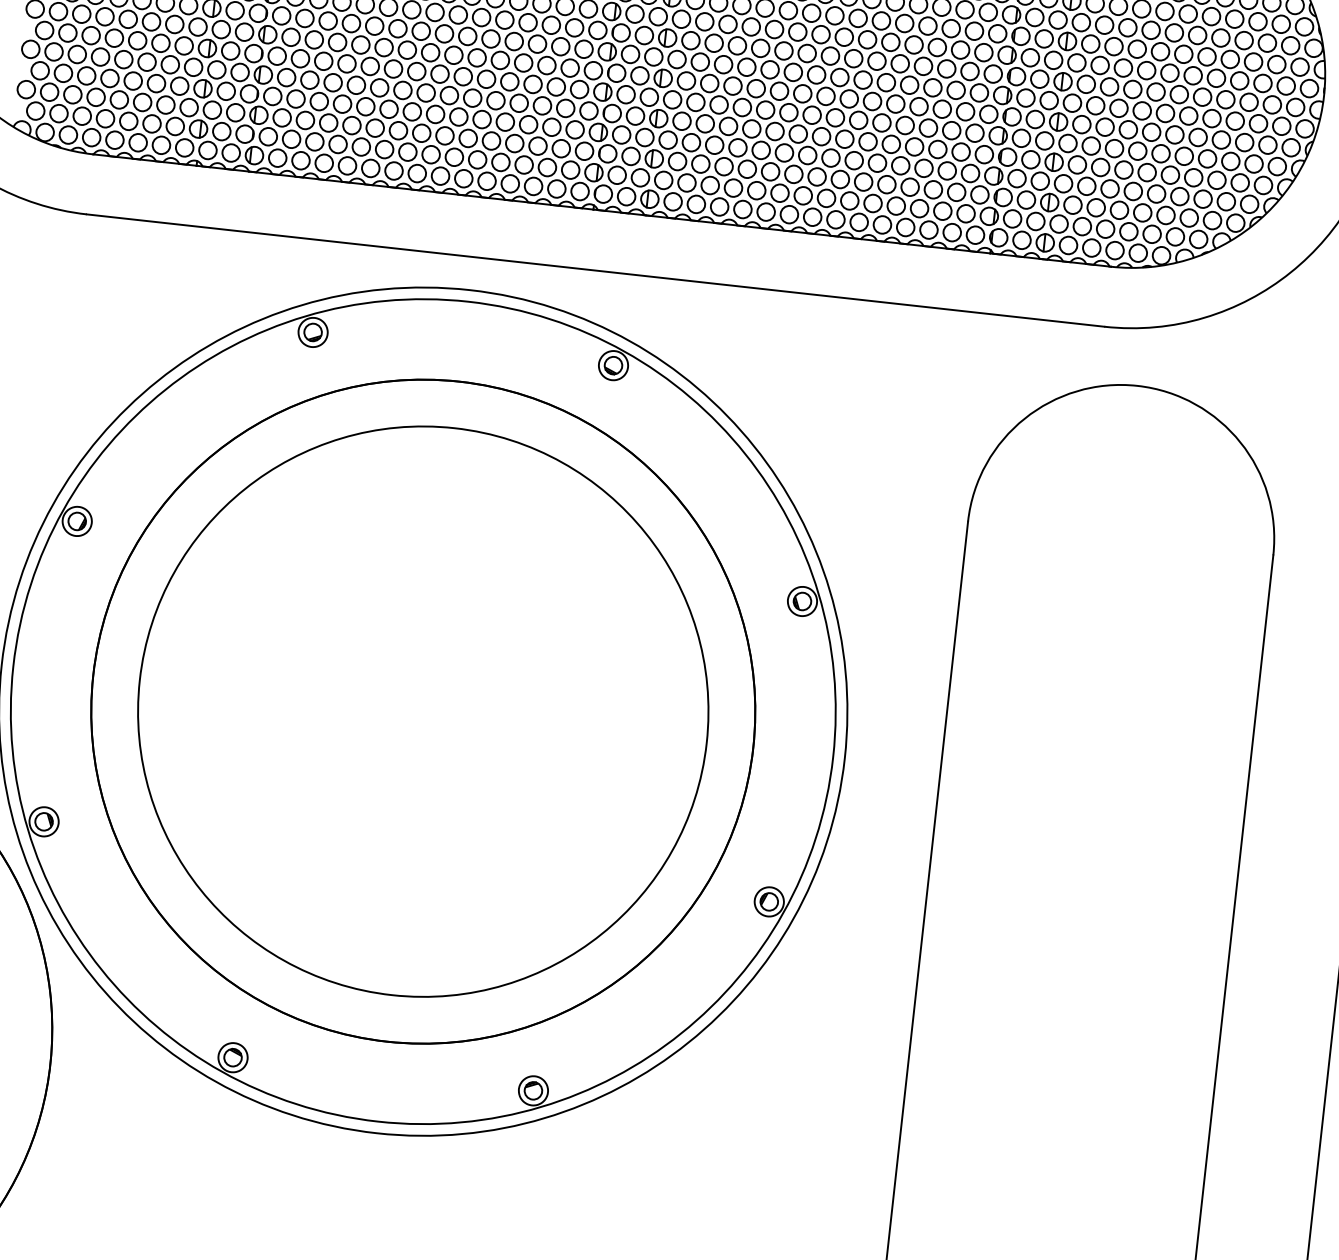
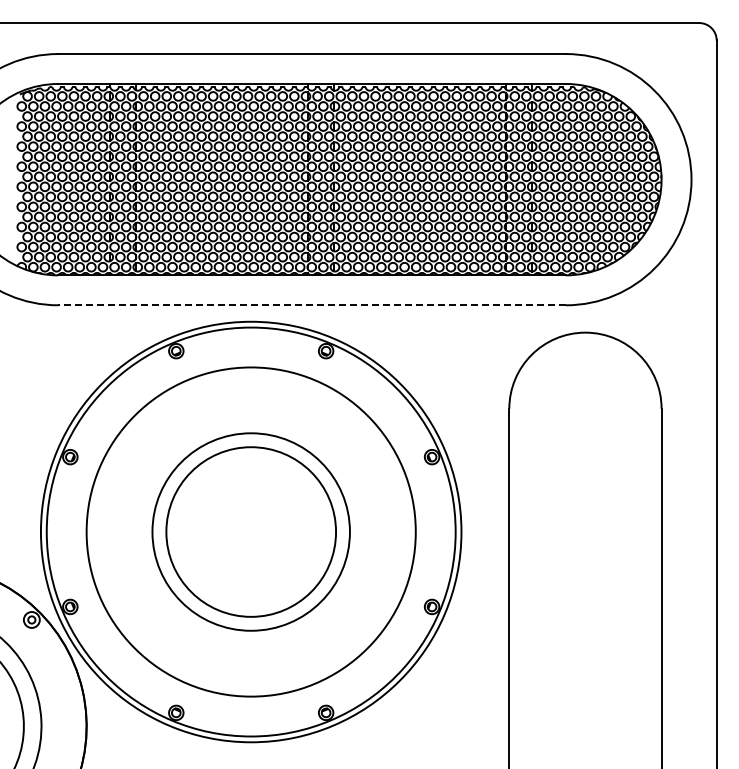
line: (596, 271) -> (312, 305), solid -> dashed
circle: (421, 710) -> (250, 531), size x0.6
circle: (421, 710) -> (250, 531), size x0.6

